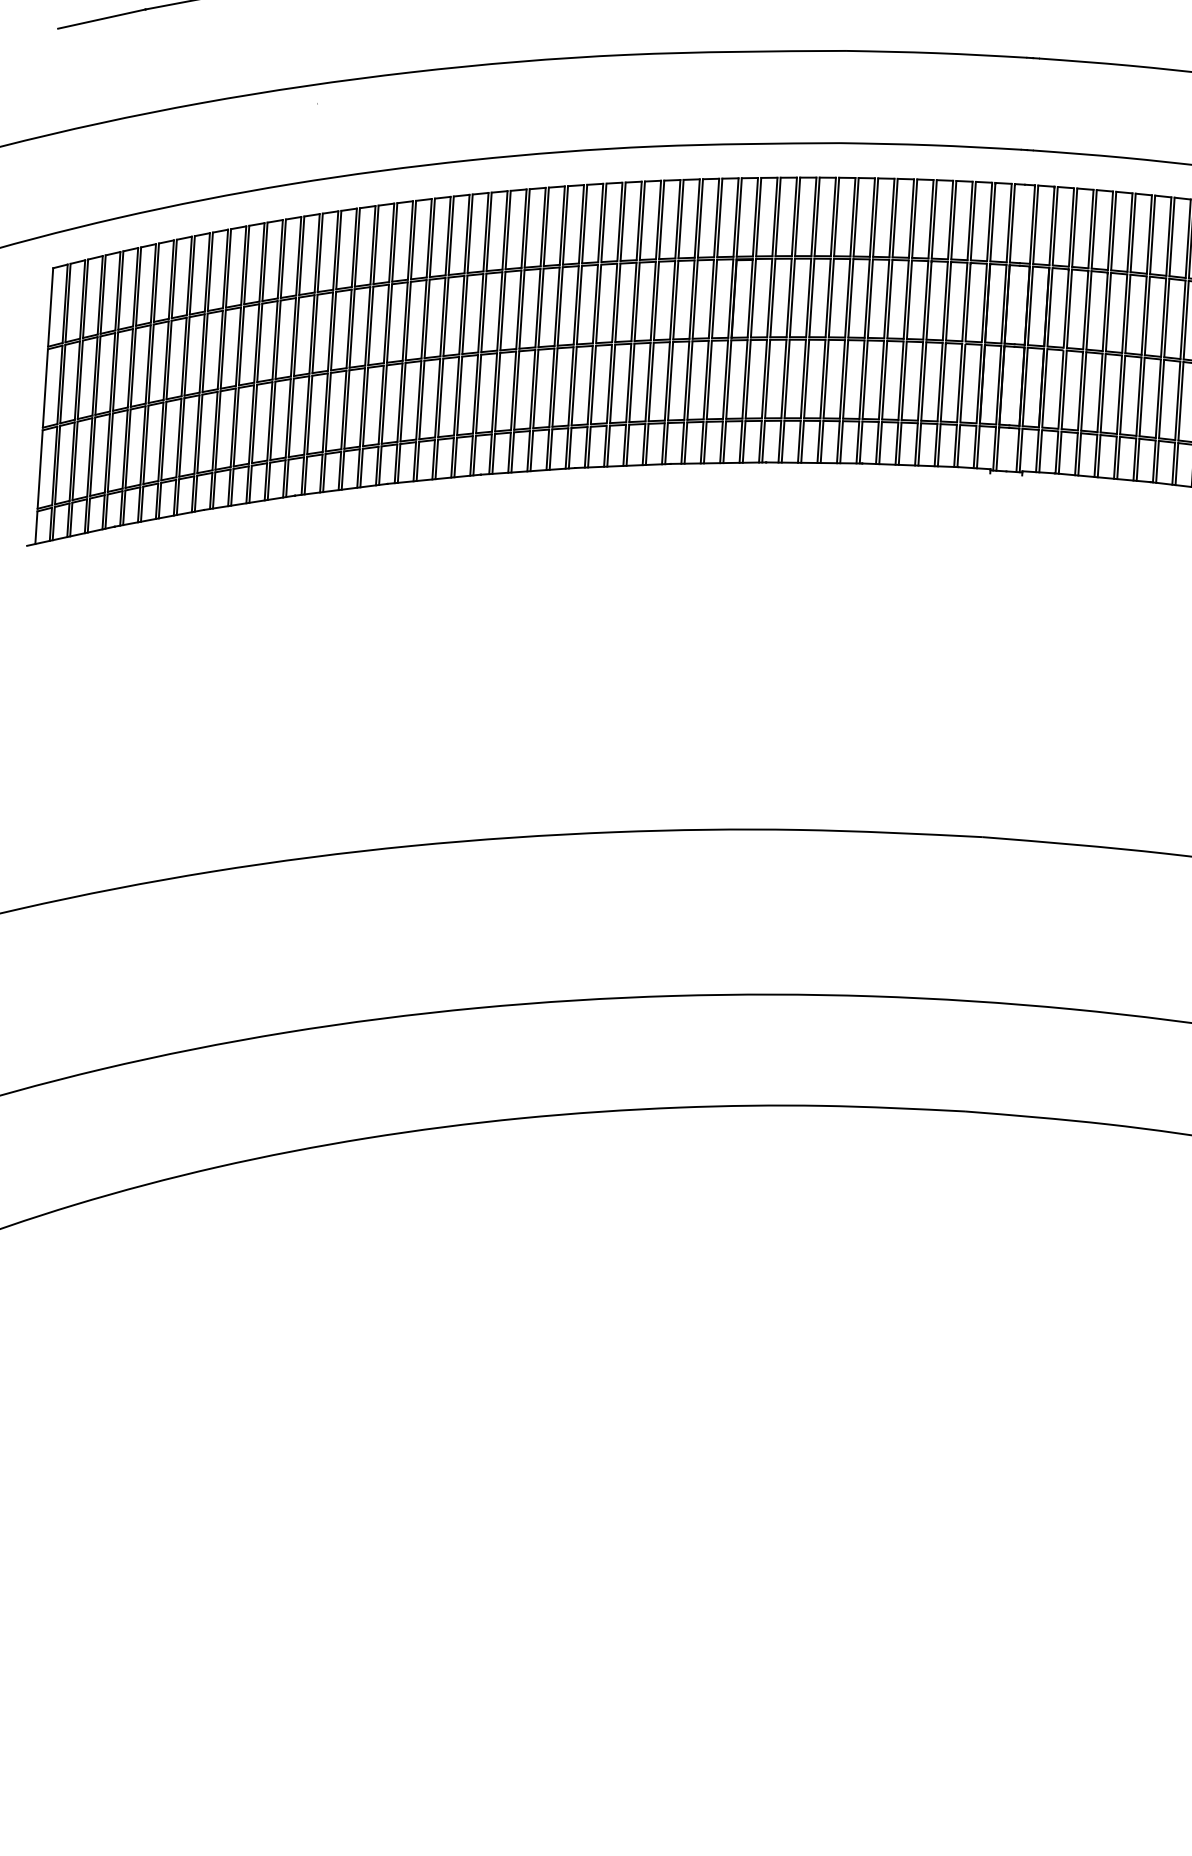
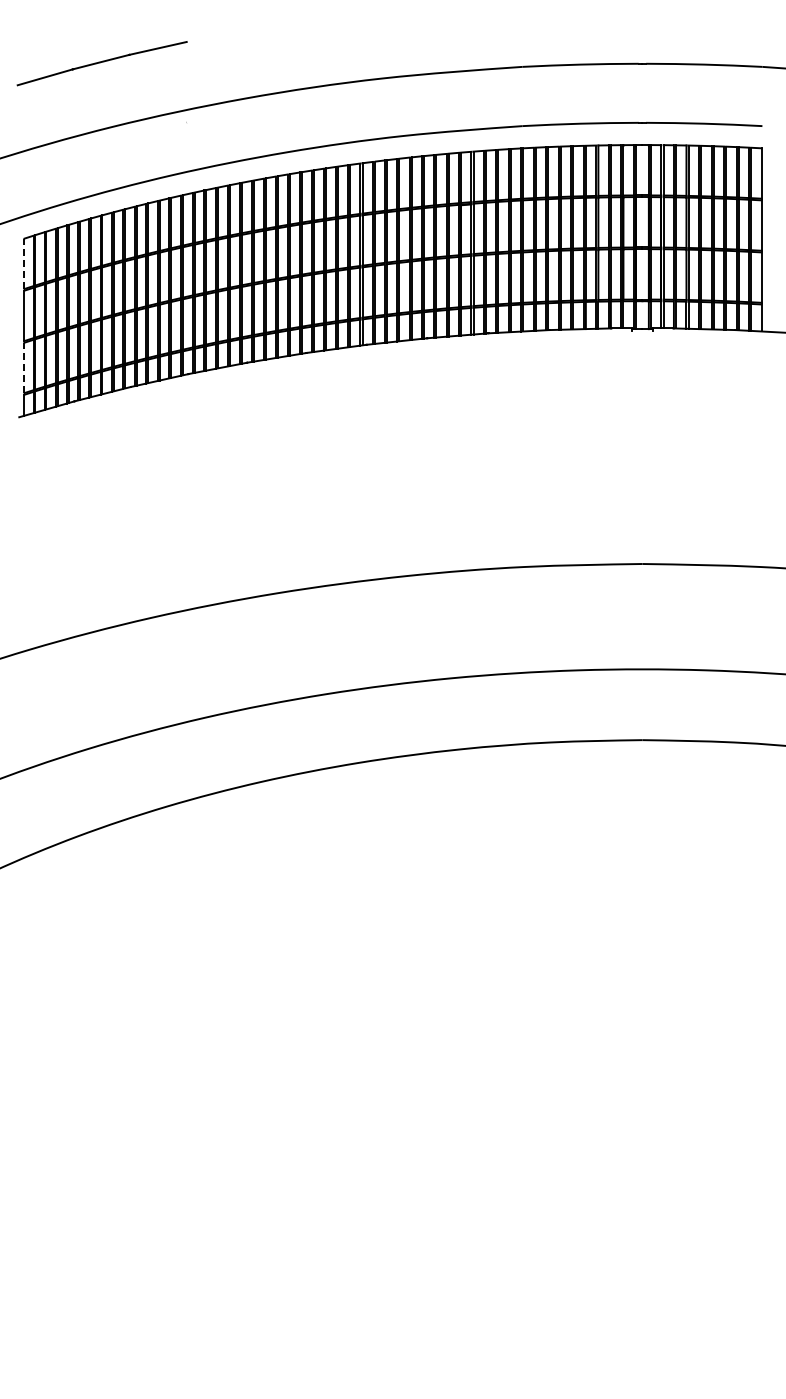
line: (50, 306) -> (24, 263), solid -> dashed
line: (40, 468) -> (24, 367), solid -> dashed

